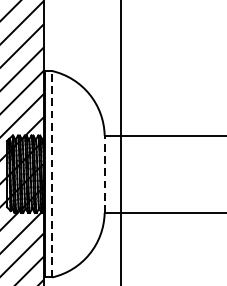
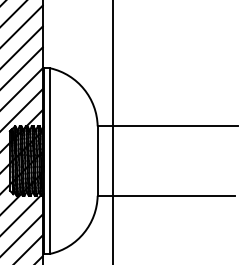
line: (52, 174) -> (50, 161), dashed -> solid
line: (104, 174) -> (97, 161), dashed -> solid

